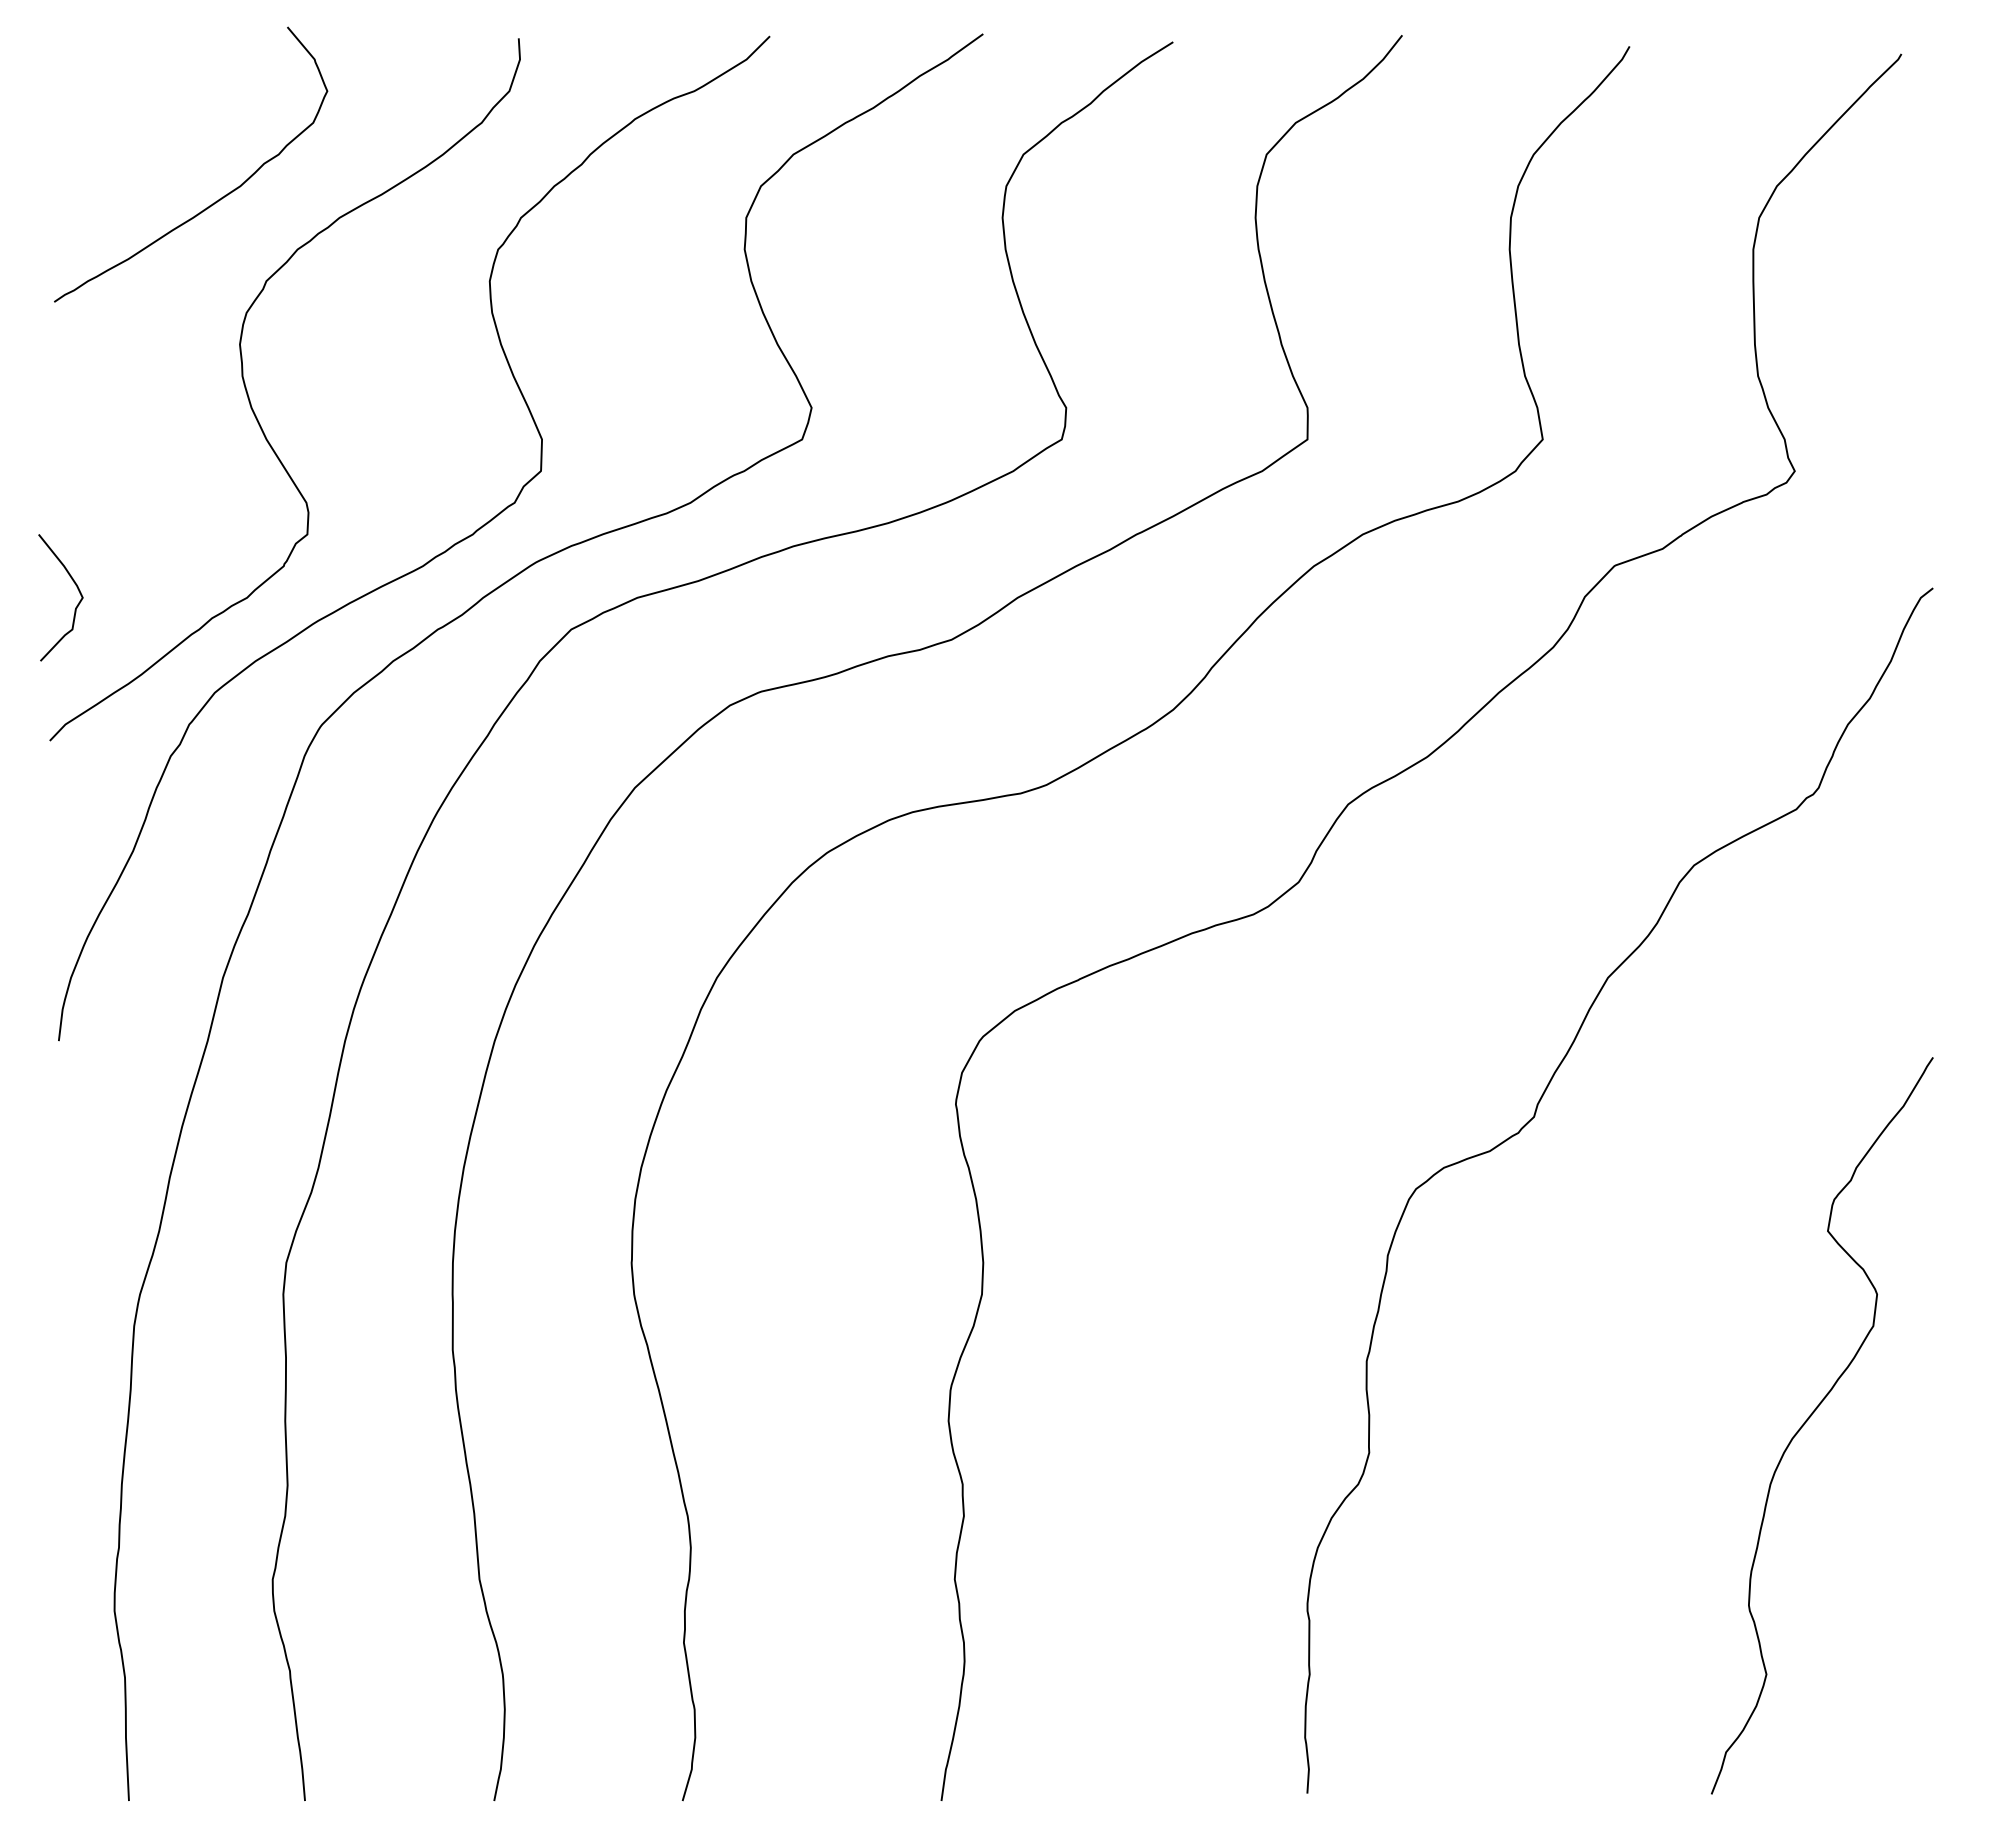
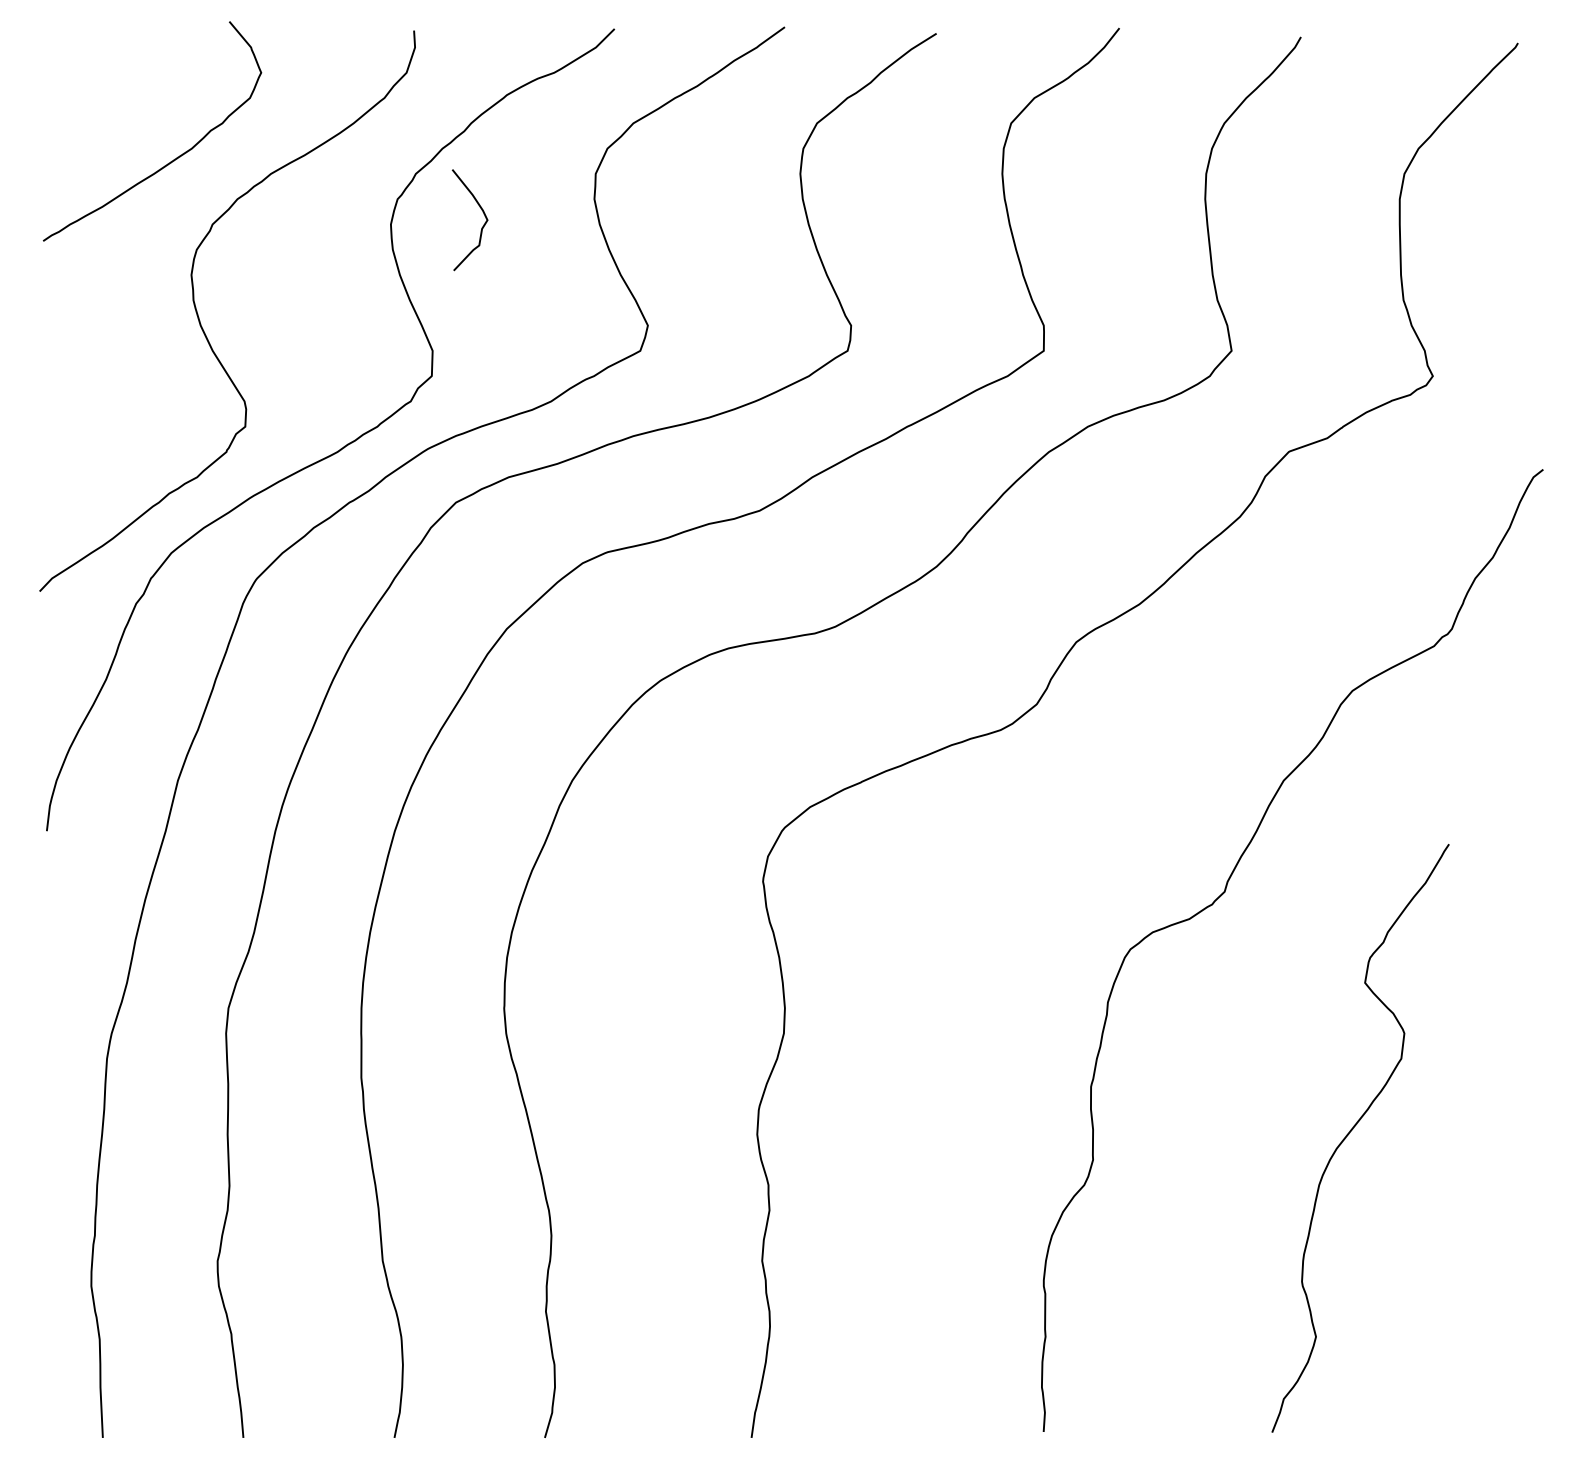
curve: (76, 605) -> (482, 226), moved
curve: (1811, 1416) -> (1351, 1130), moved

